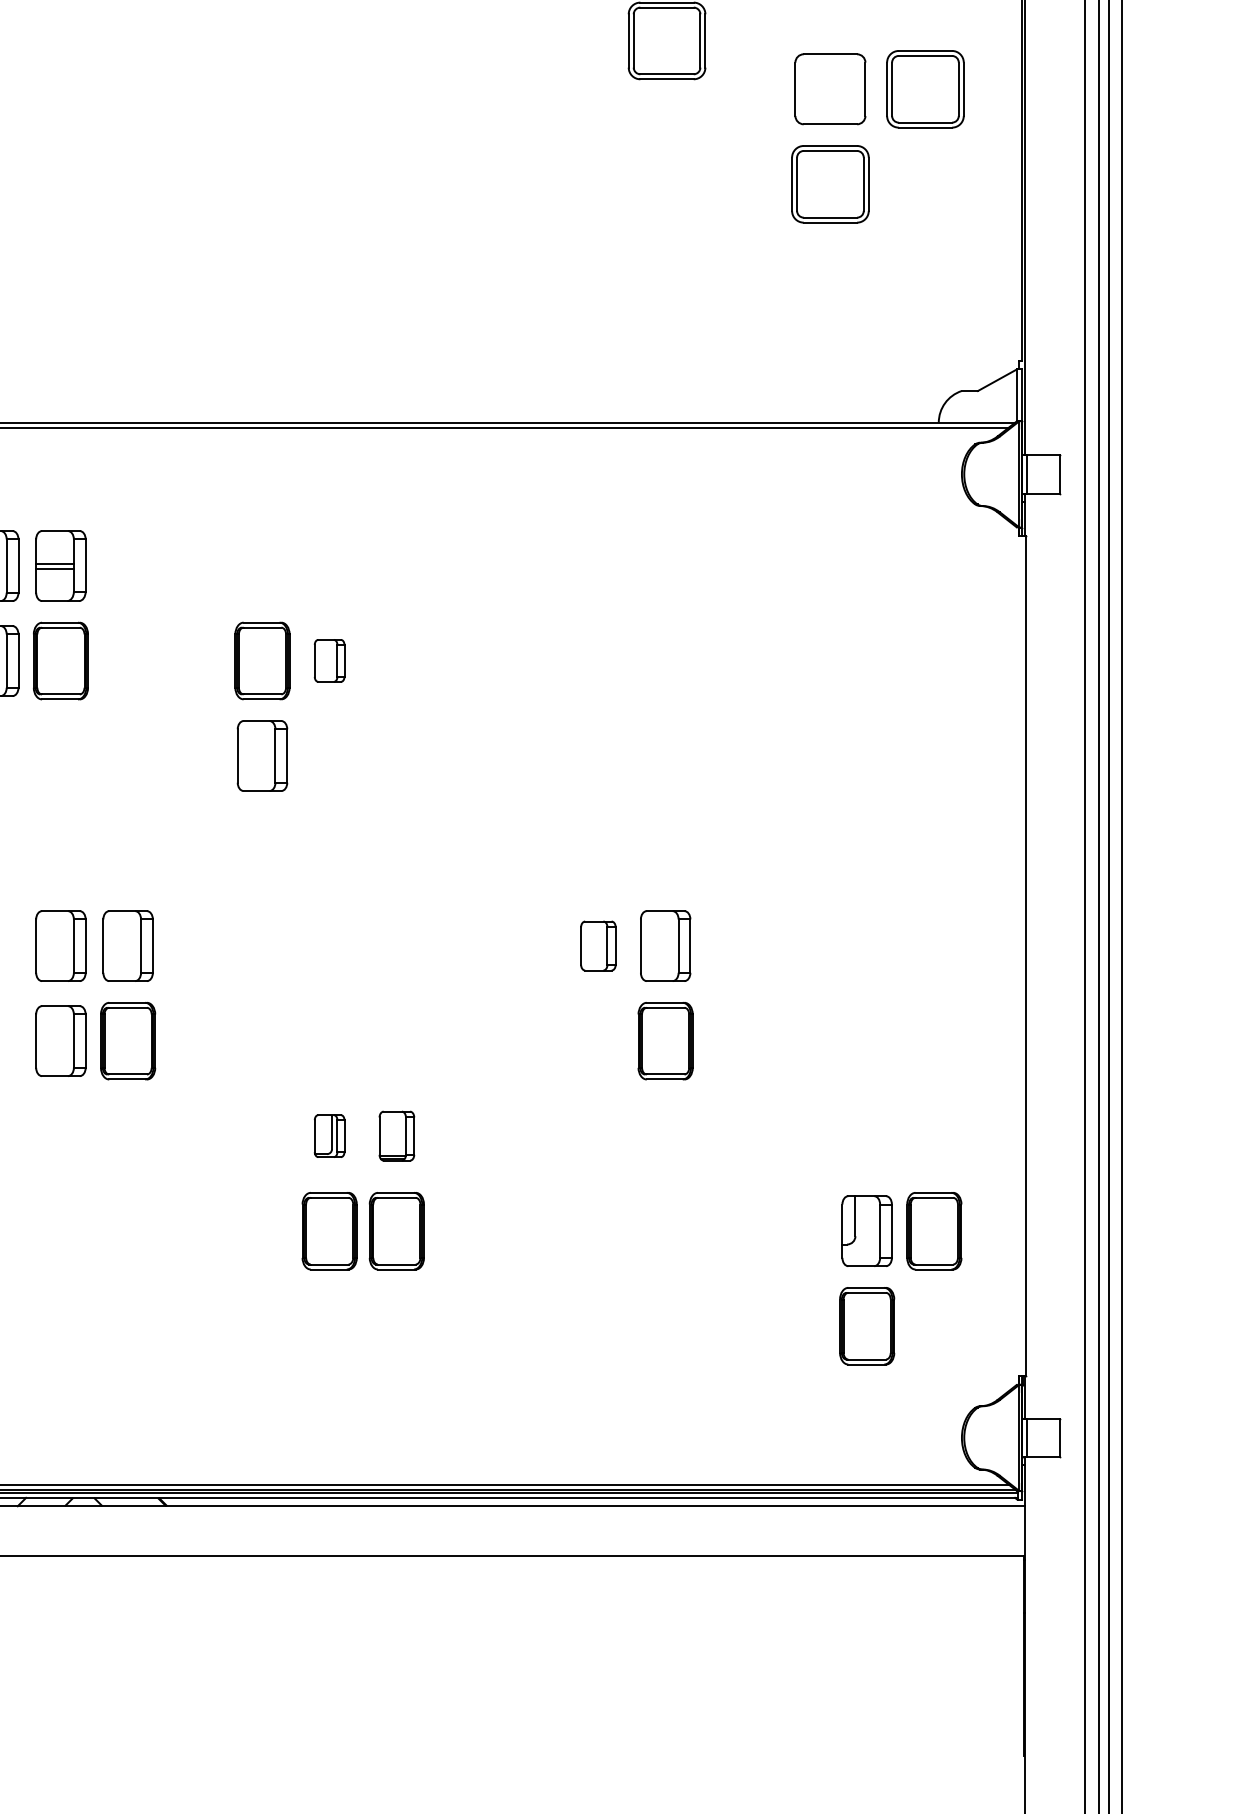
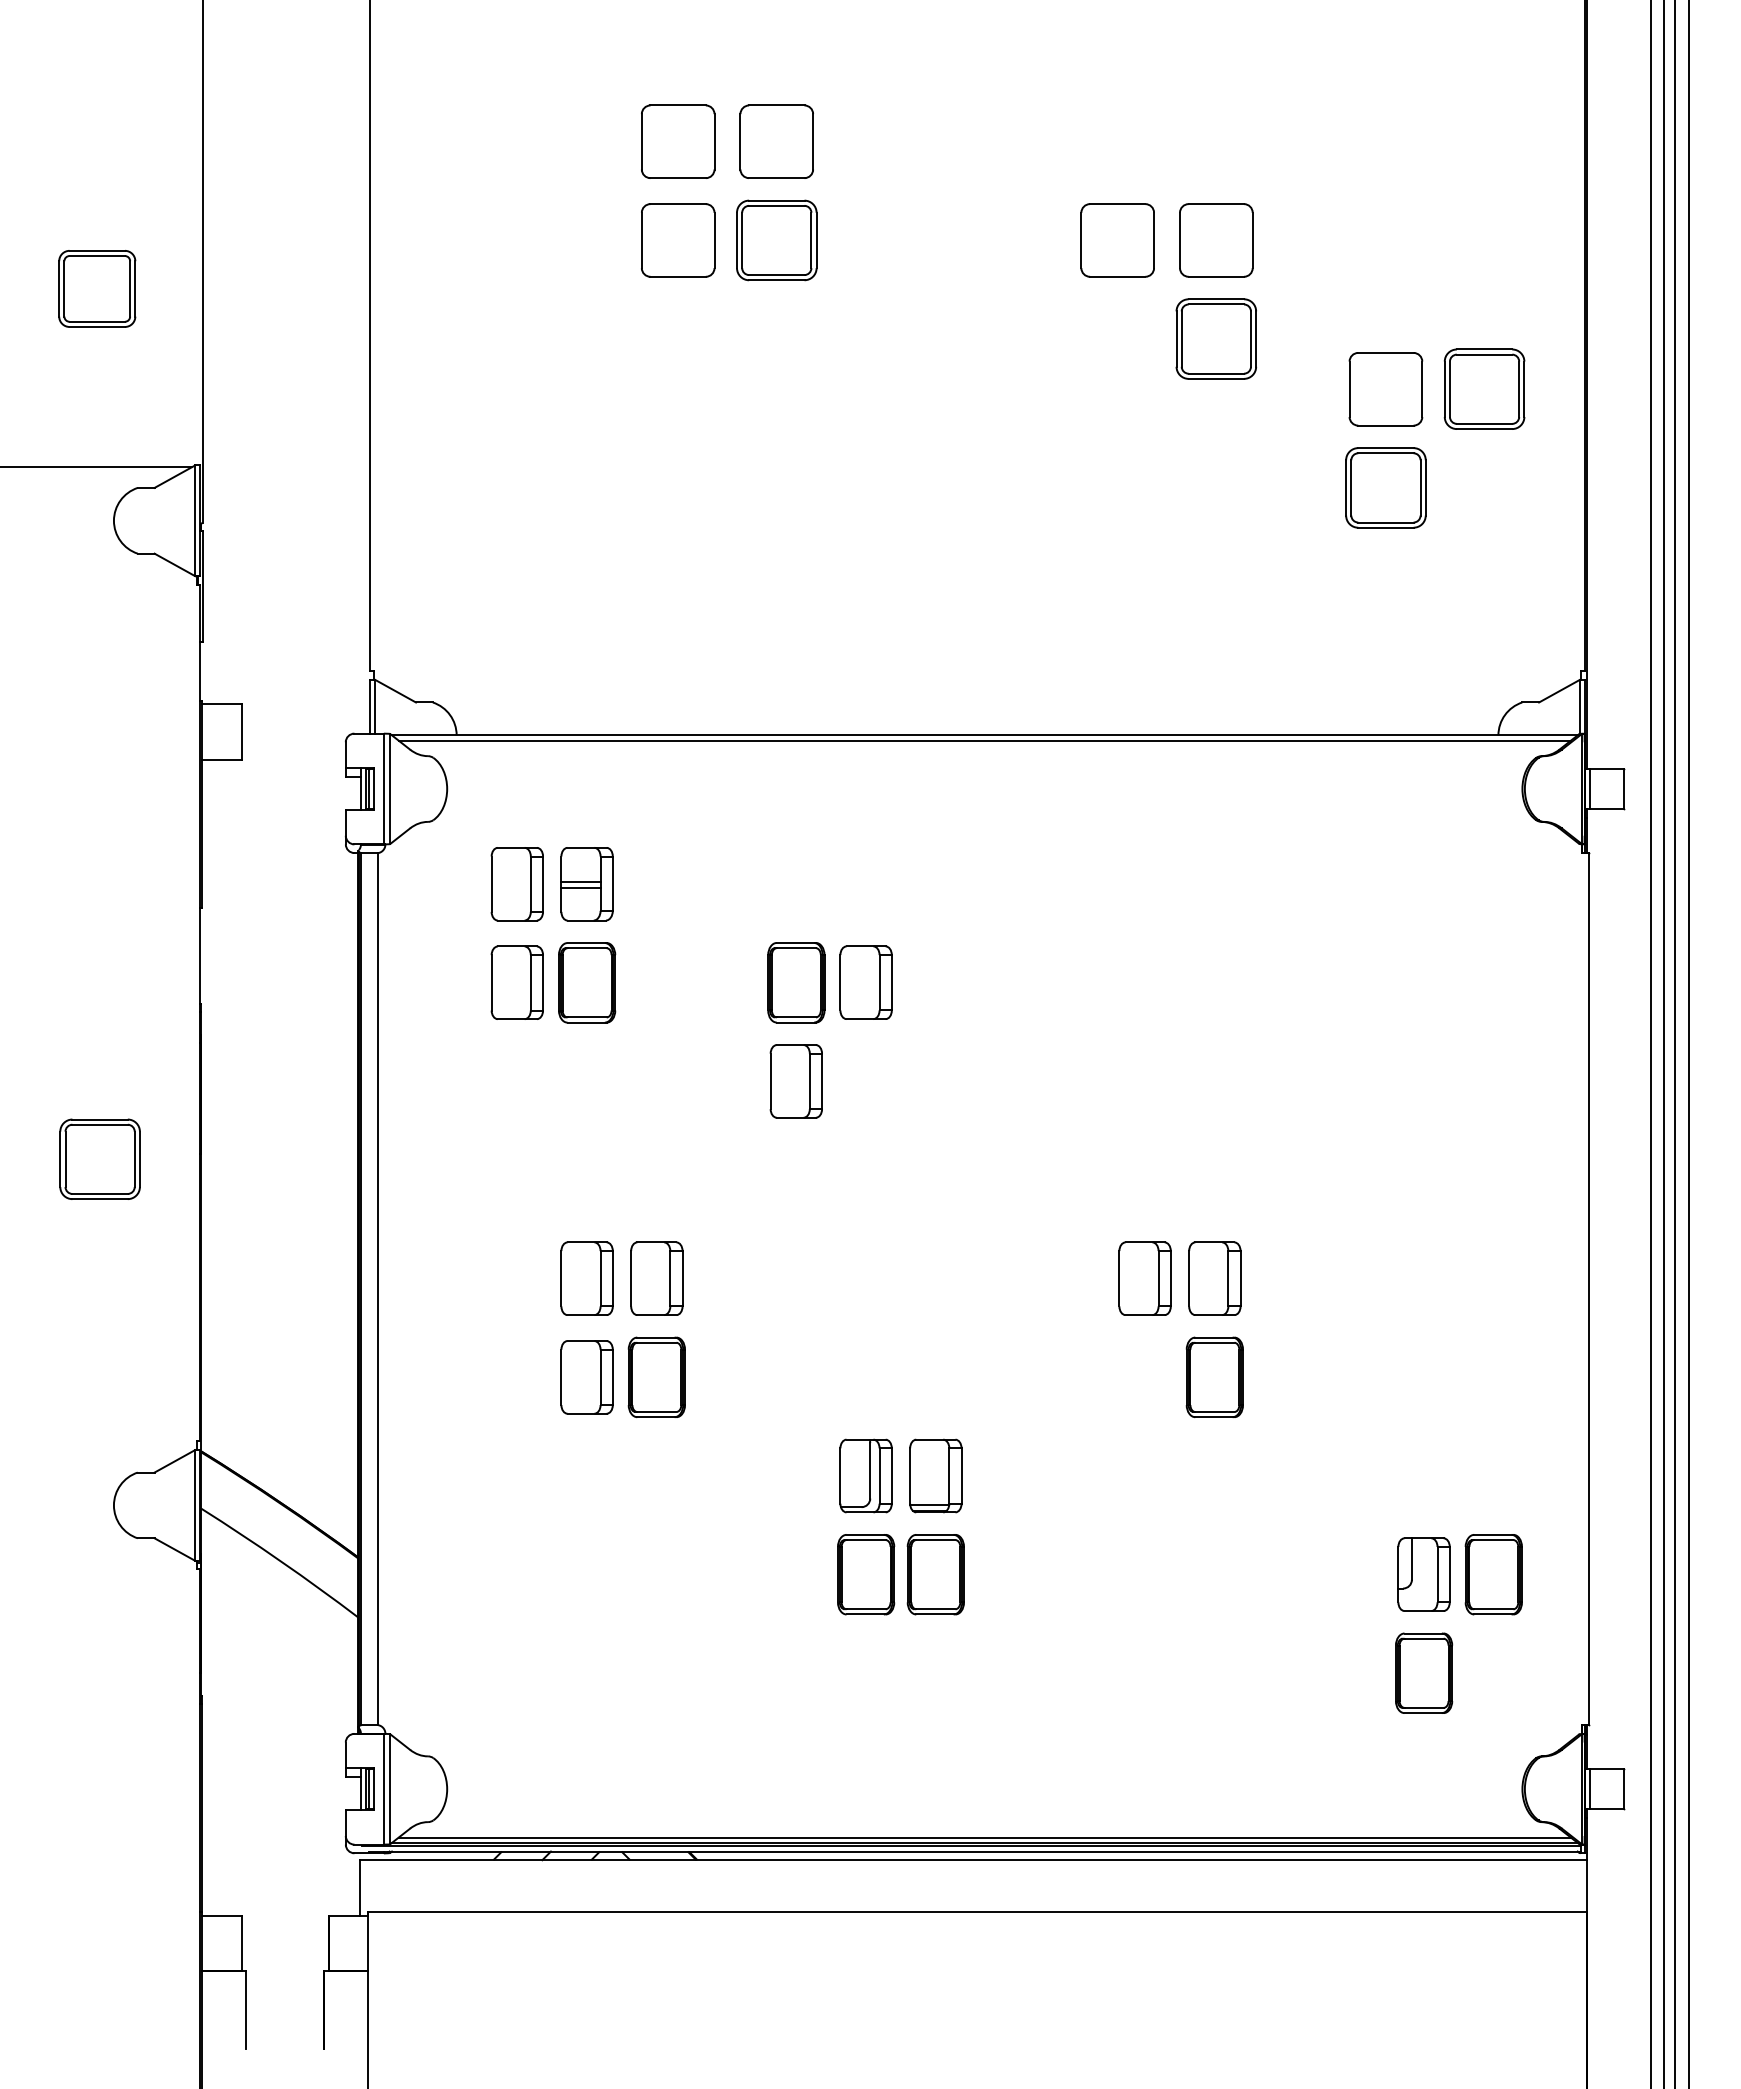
part: (329, 660) -> (865, 982), size x1.67
part: (597, 945) -> (1144, 1278), size x1.43
part: (329, 1135) -> (865, 1475), size x1.67
part: (396, 1135) -> (935, 1475), size x1.43

